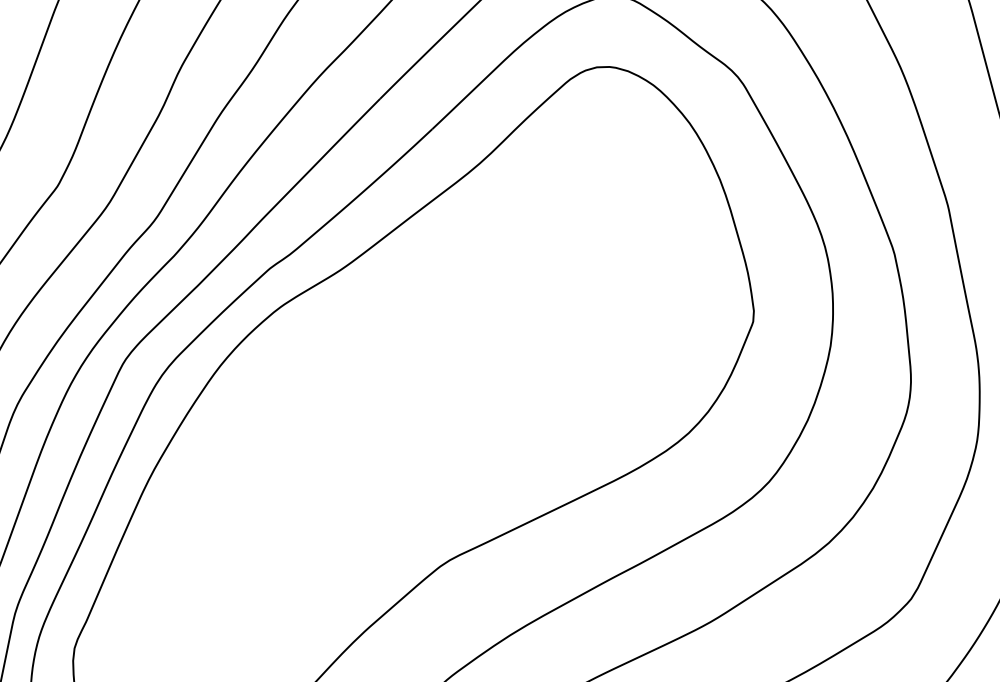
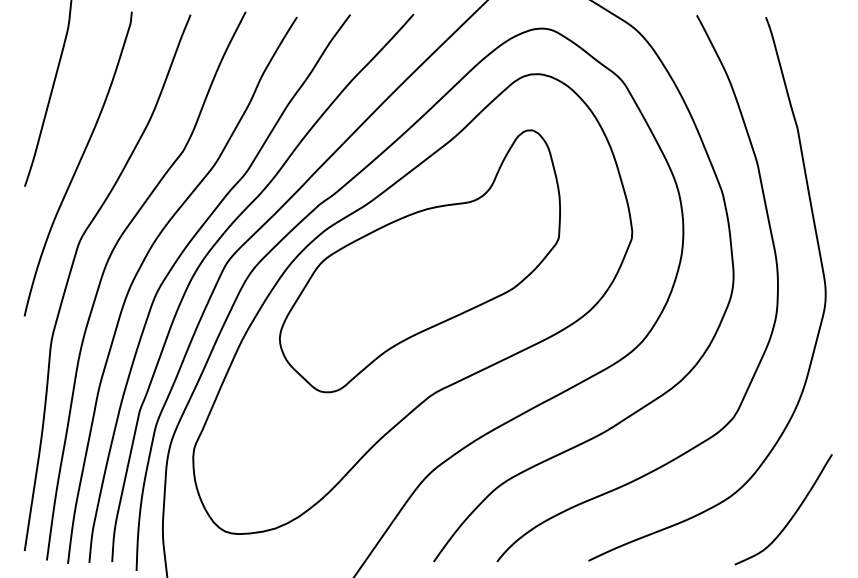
part: (423, 357) -> (419, 261), added

